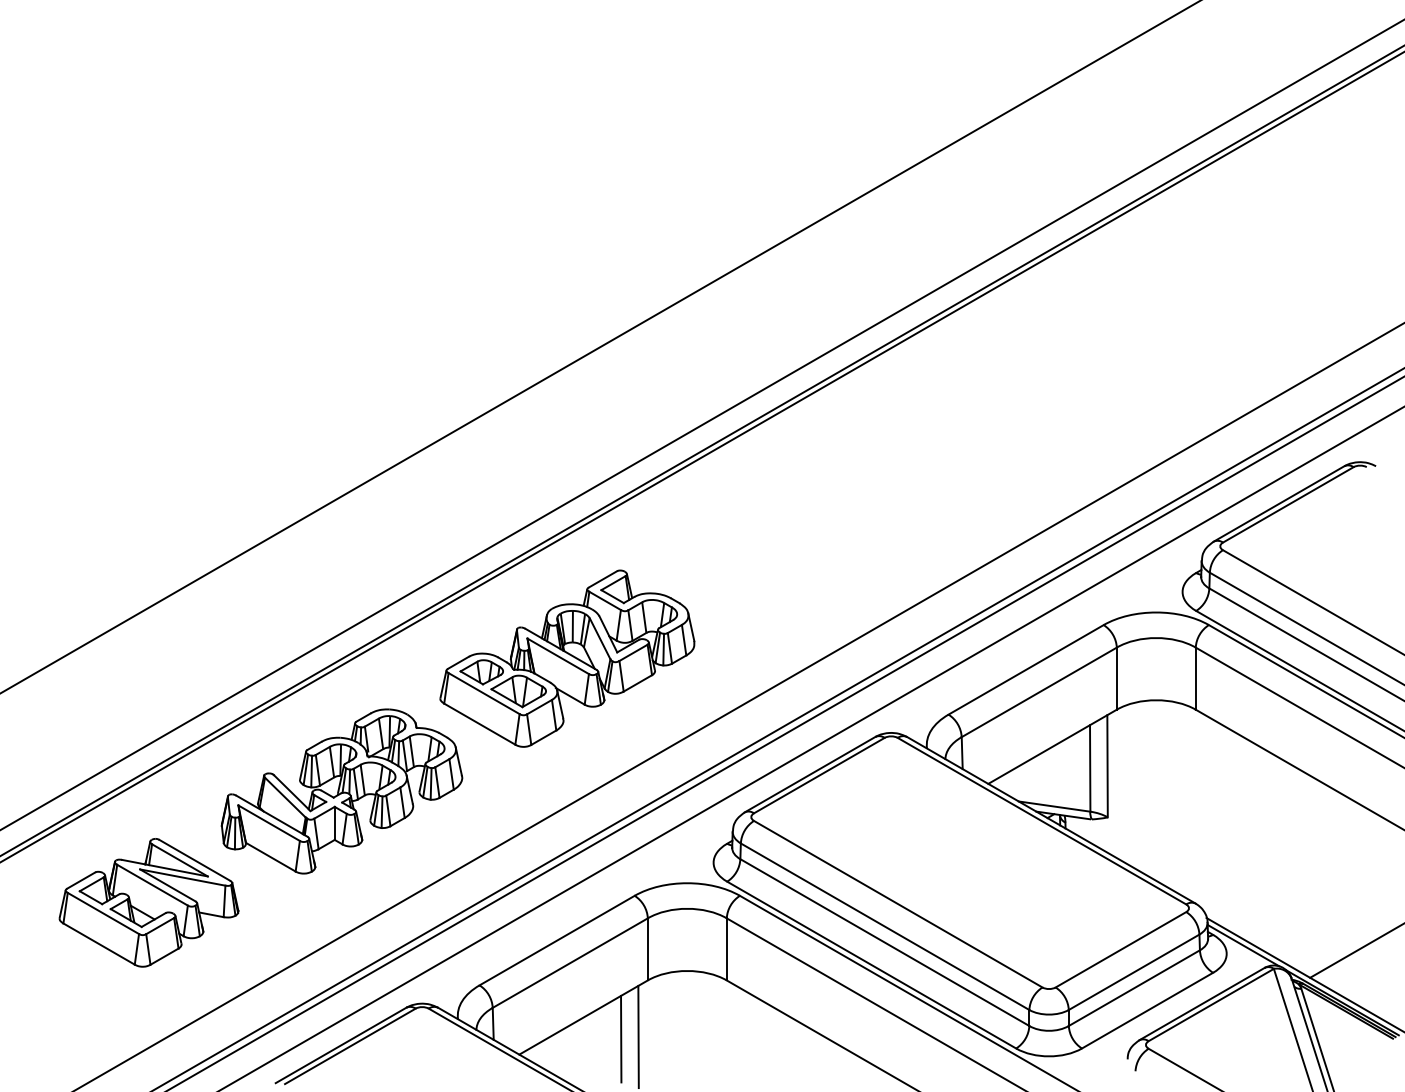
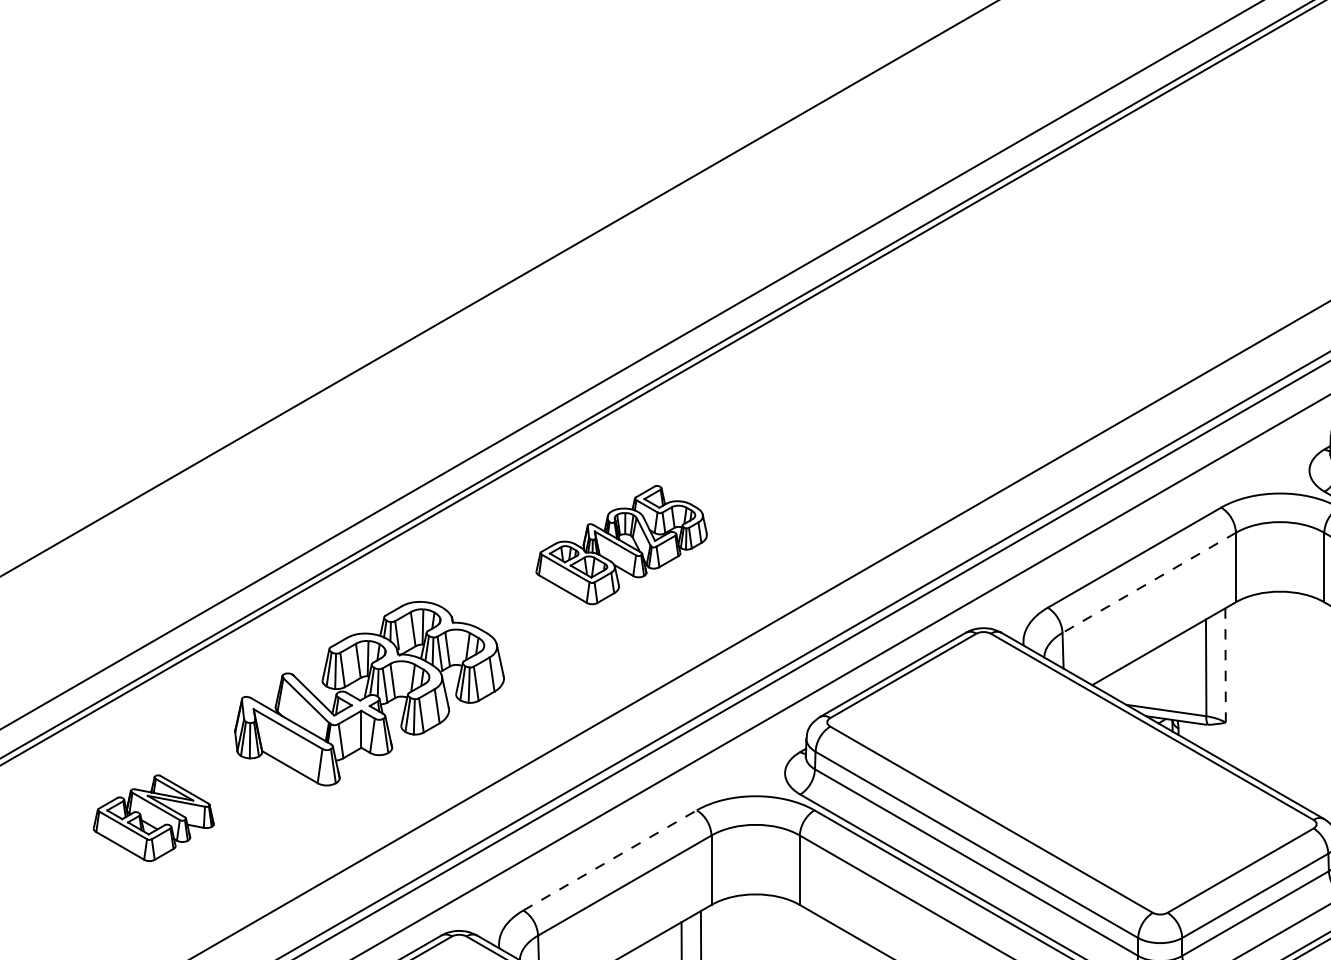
part: (567, 658) -> (621, 544), size x0.6
line: (1039, 692) -> (1149, 582), solid -> dashed
line: (1107, 766) -> (1225, 665), solid -> dashed
part: (148, 902) -> (153, 817), size x0.6
line: (557, 940) -> (610, 860), solid -> dashed

